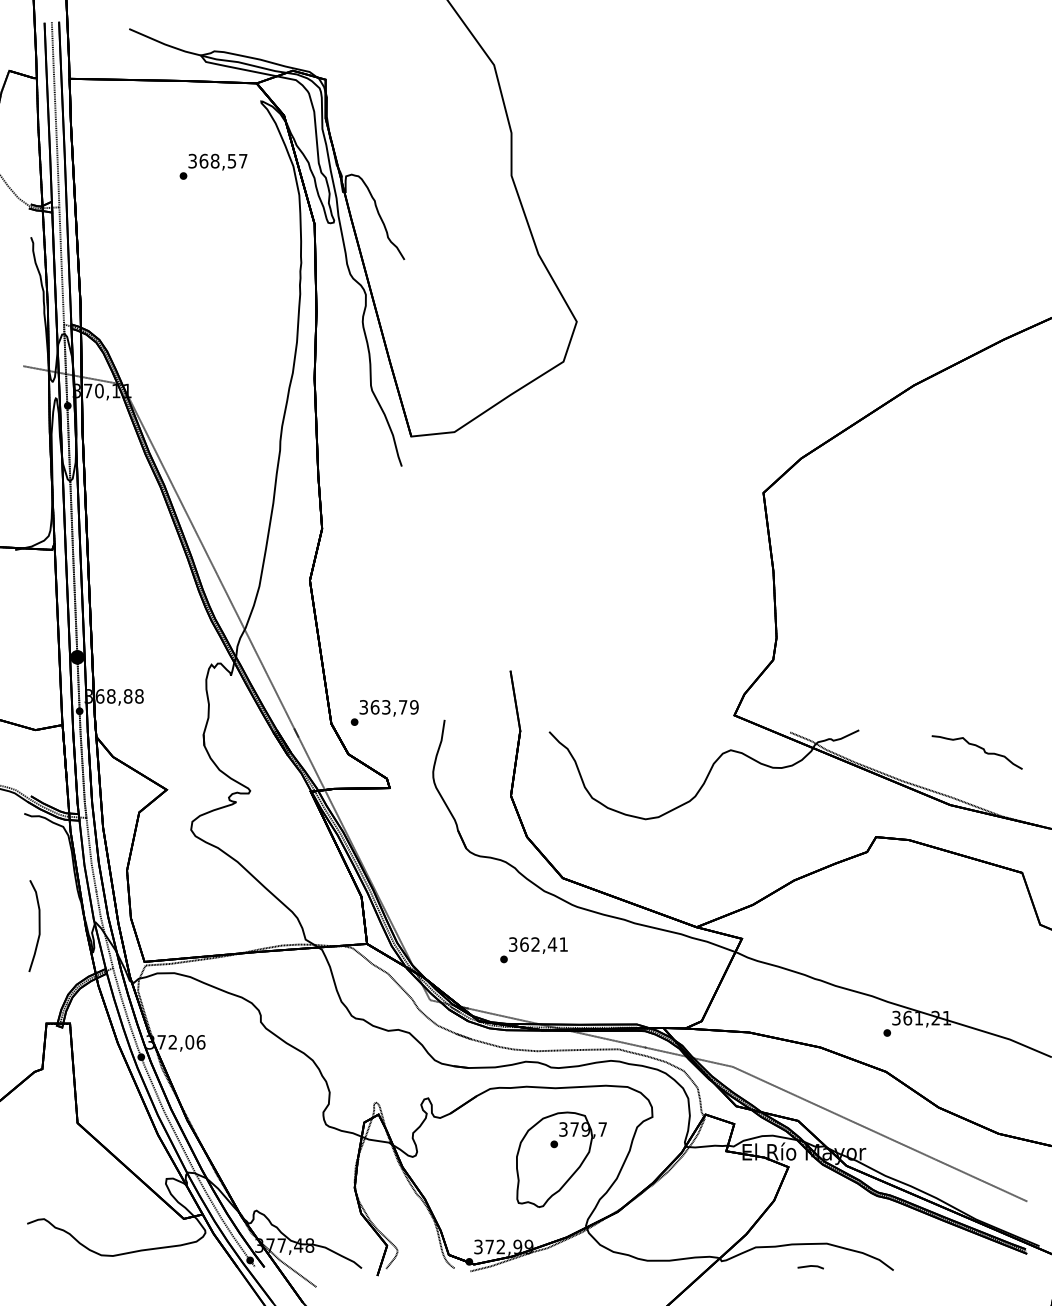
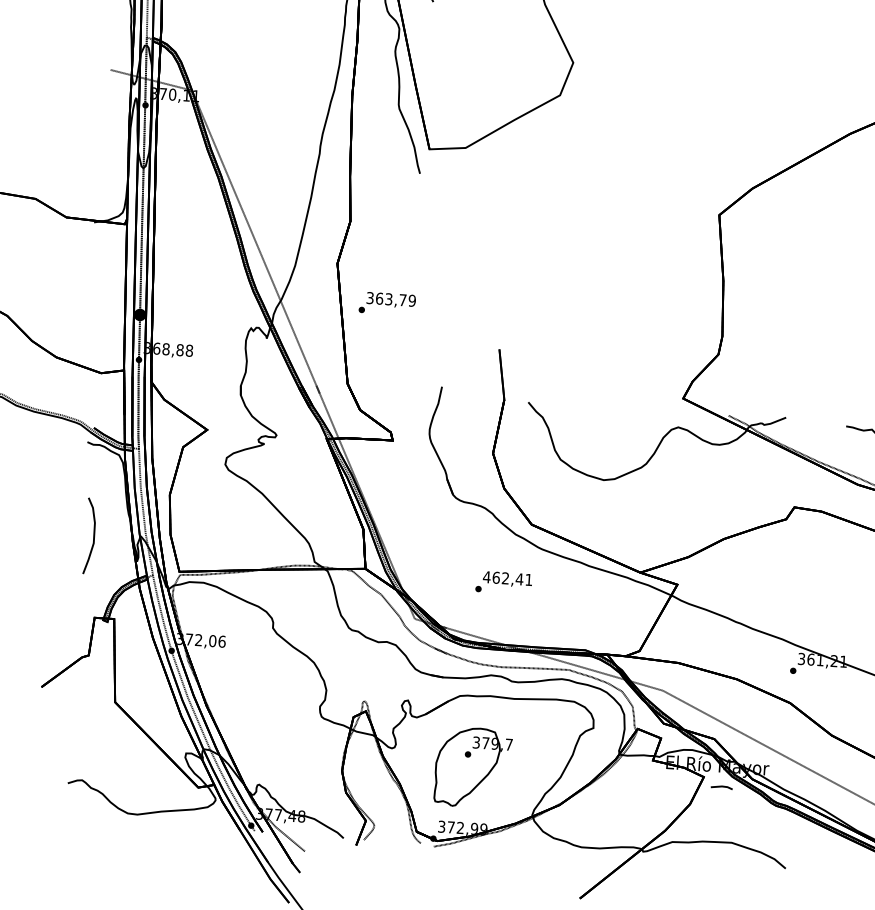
text: (384, 712) -> (387, 303), moved
text: (512, 944) -> (486, 577), 362,41 -> 462,41
part: (561, 1159) -> (473, 767), moved
line: (810, 1266) -> (721, 786), moved

